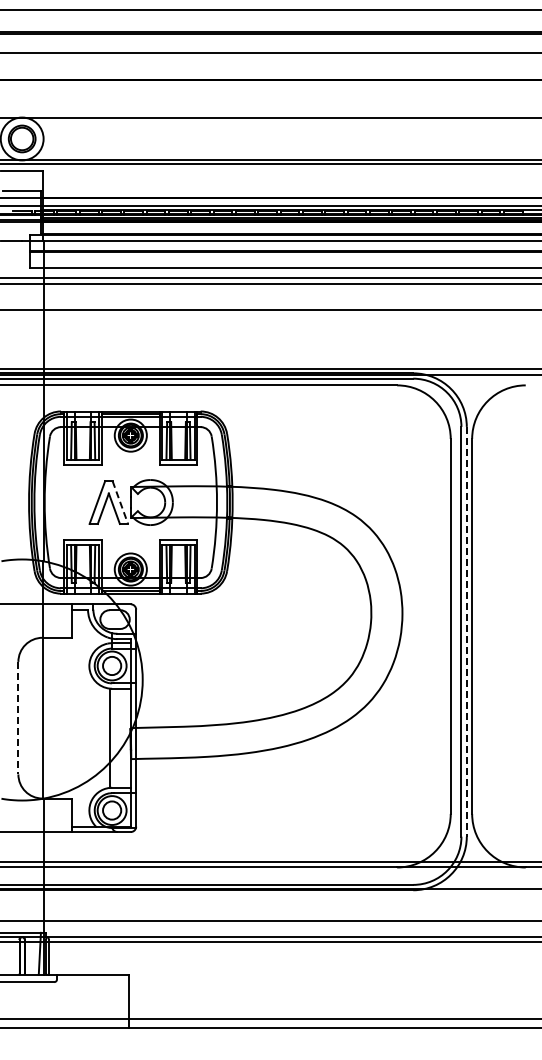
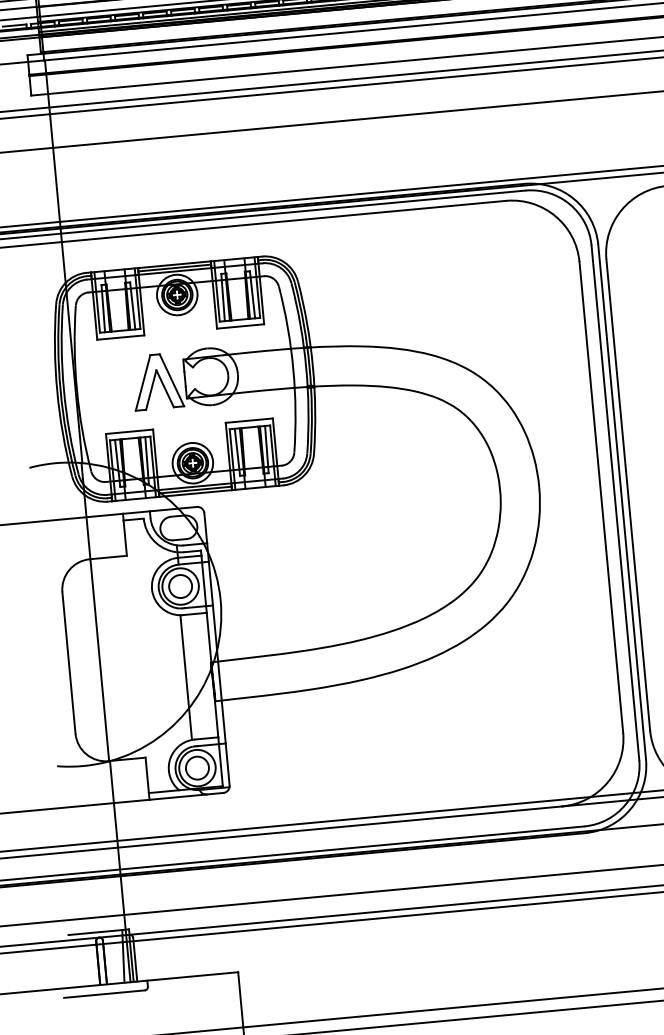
line: (120, 502) -> (172, 380), dashed -> solid
line: (466, 631) -> (621, 501), dashed -> solid
line: (18, 718) -> (69, 663), dashed -> solid

